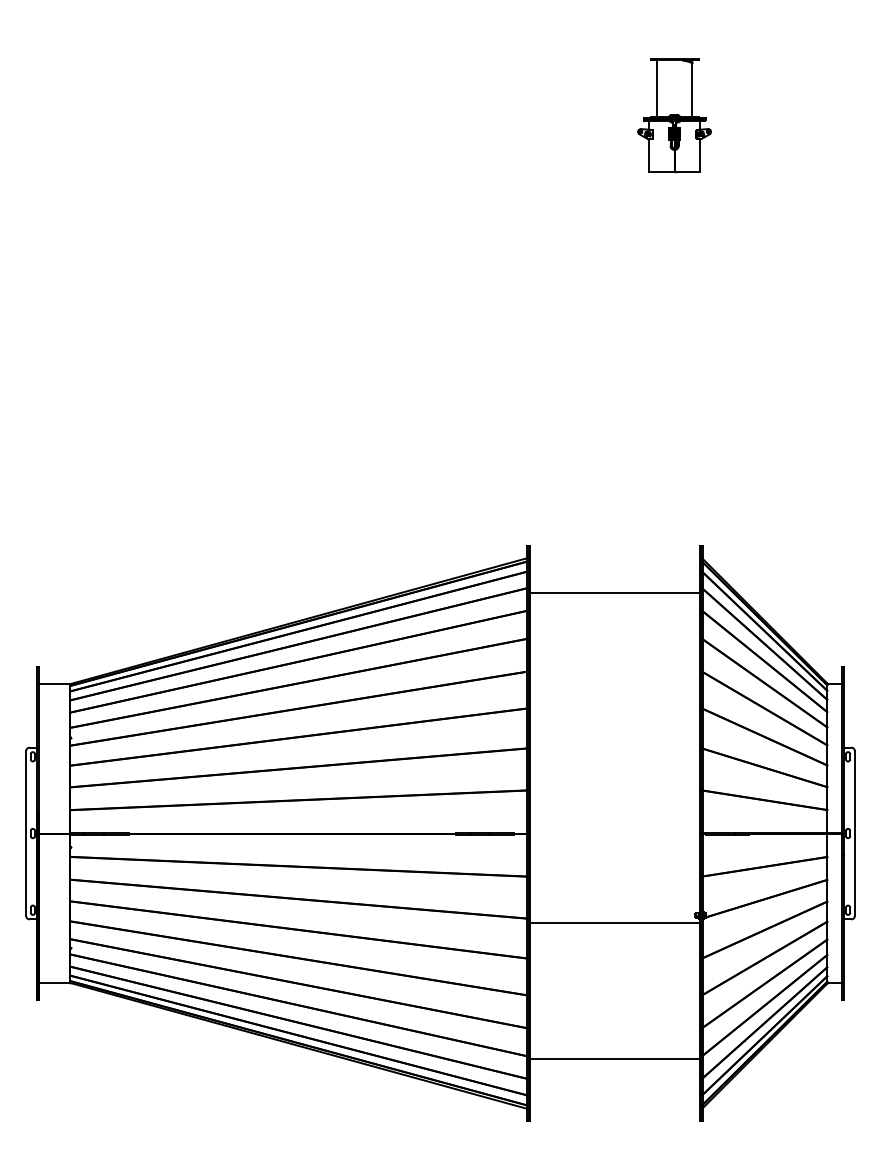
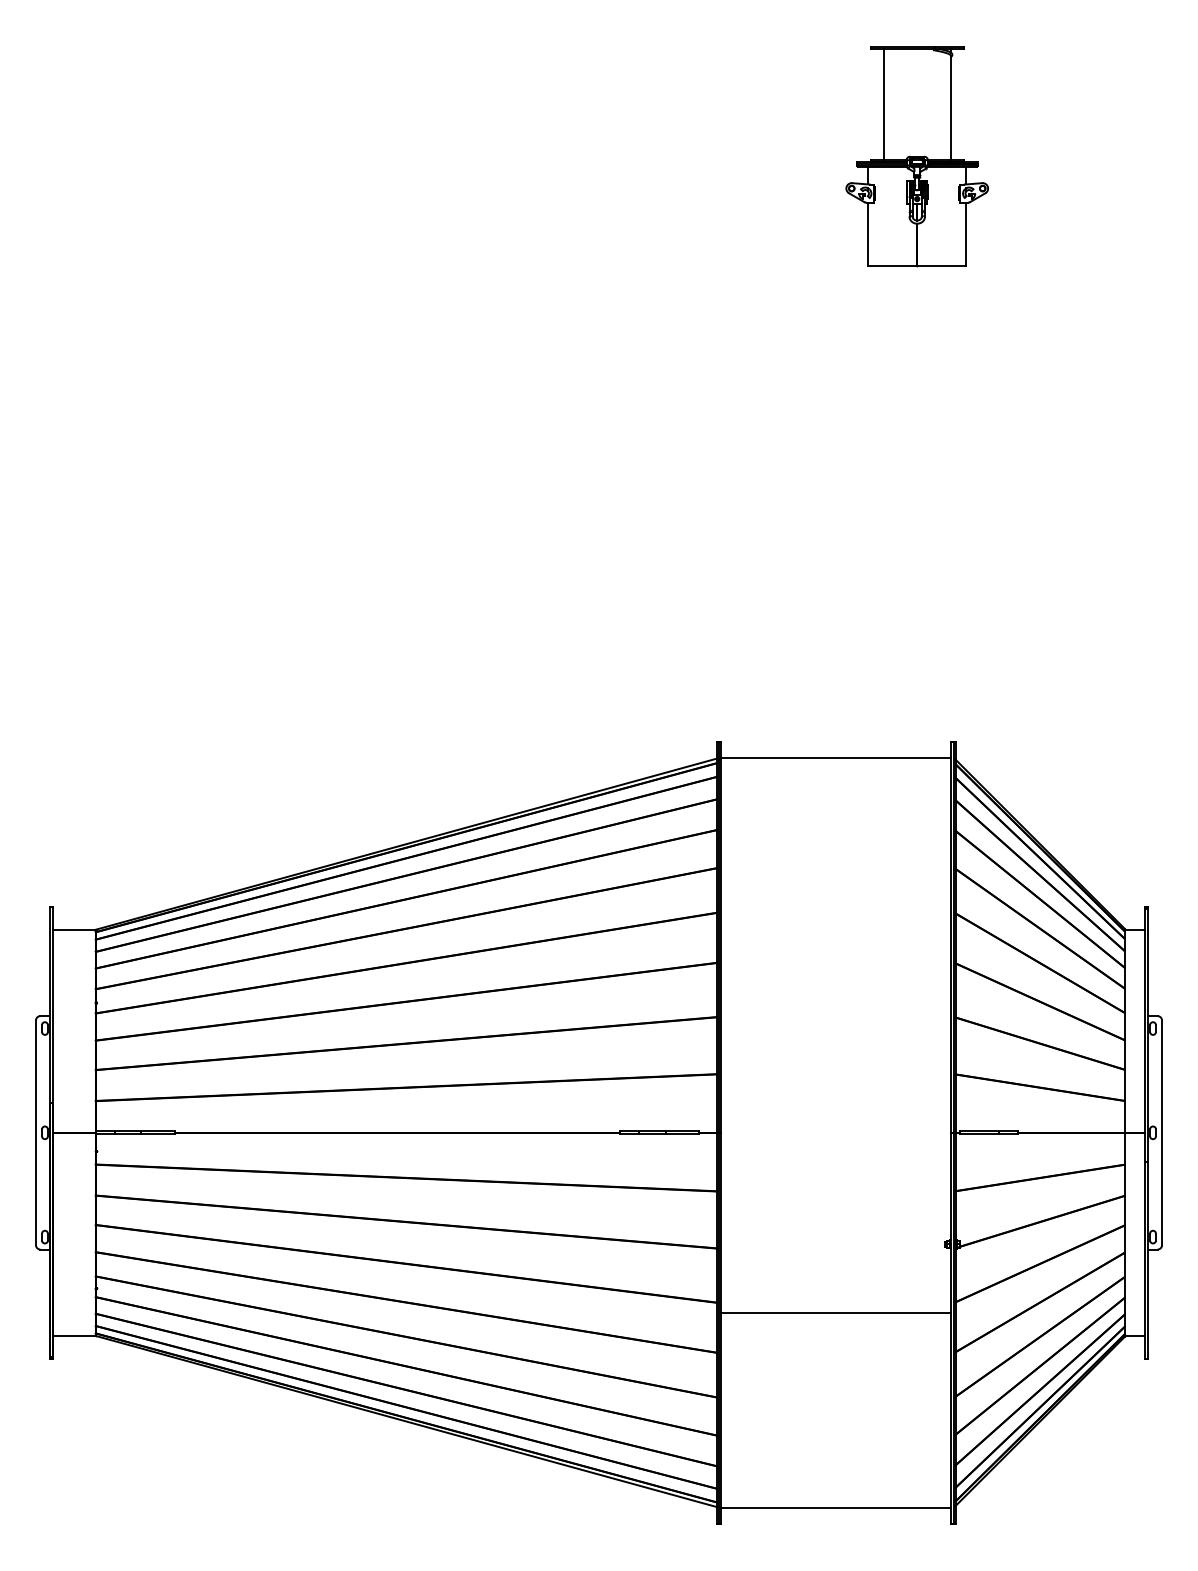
part: (674, 115) -> (916, 156), size x1.43
line: (615, 593) -> (836, 758), moved
line: (615, 922) -> (836, 1312), moved
line: (615, 1059) -> (836, 1507), moved

